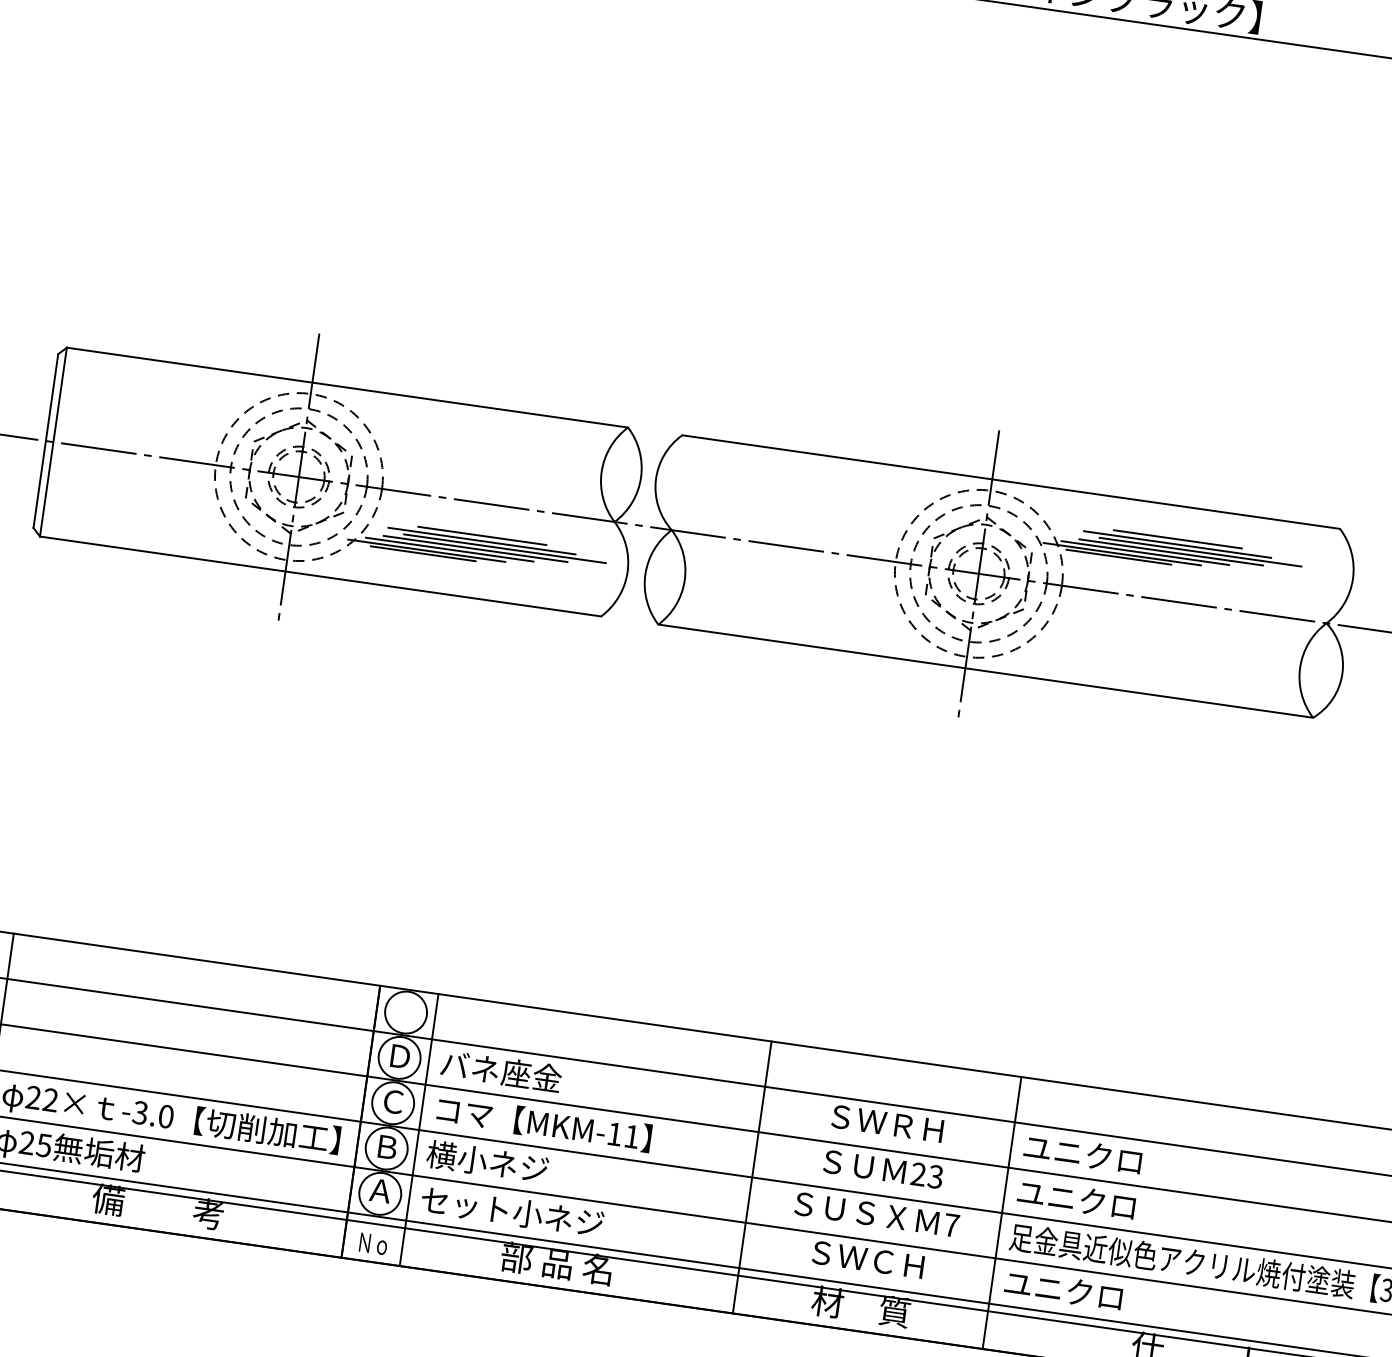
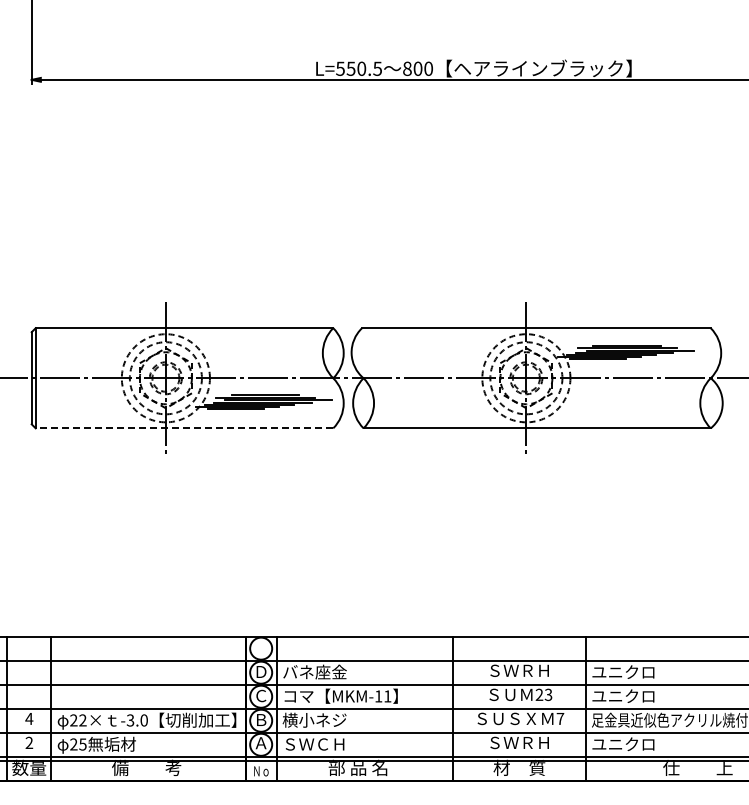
line: (320, 576) -> (184, 428), solid -> dashed
text: (512, 1212) -> (331, 744), セット小ネジ -> ＳＷＣＨ
text: (883, 1261) -> (527, 742), ＳＷＣＨ -> ＳＷＲＨ

